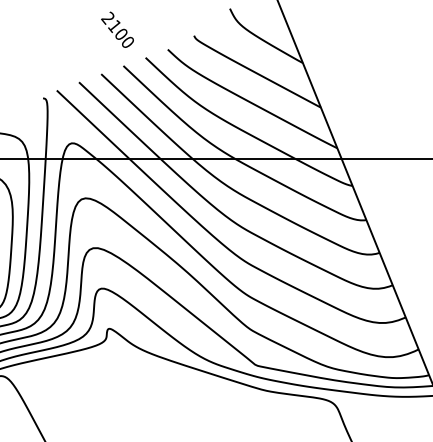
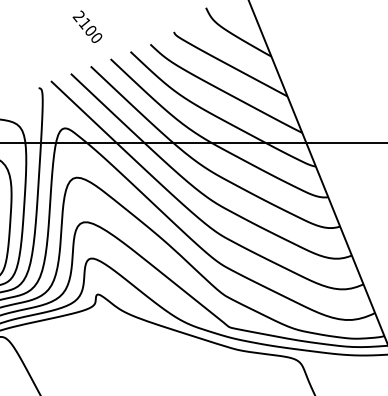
text: (117, 29) -> (87, 26), moved

